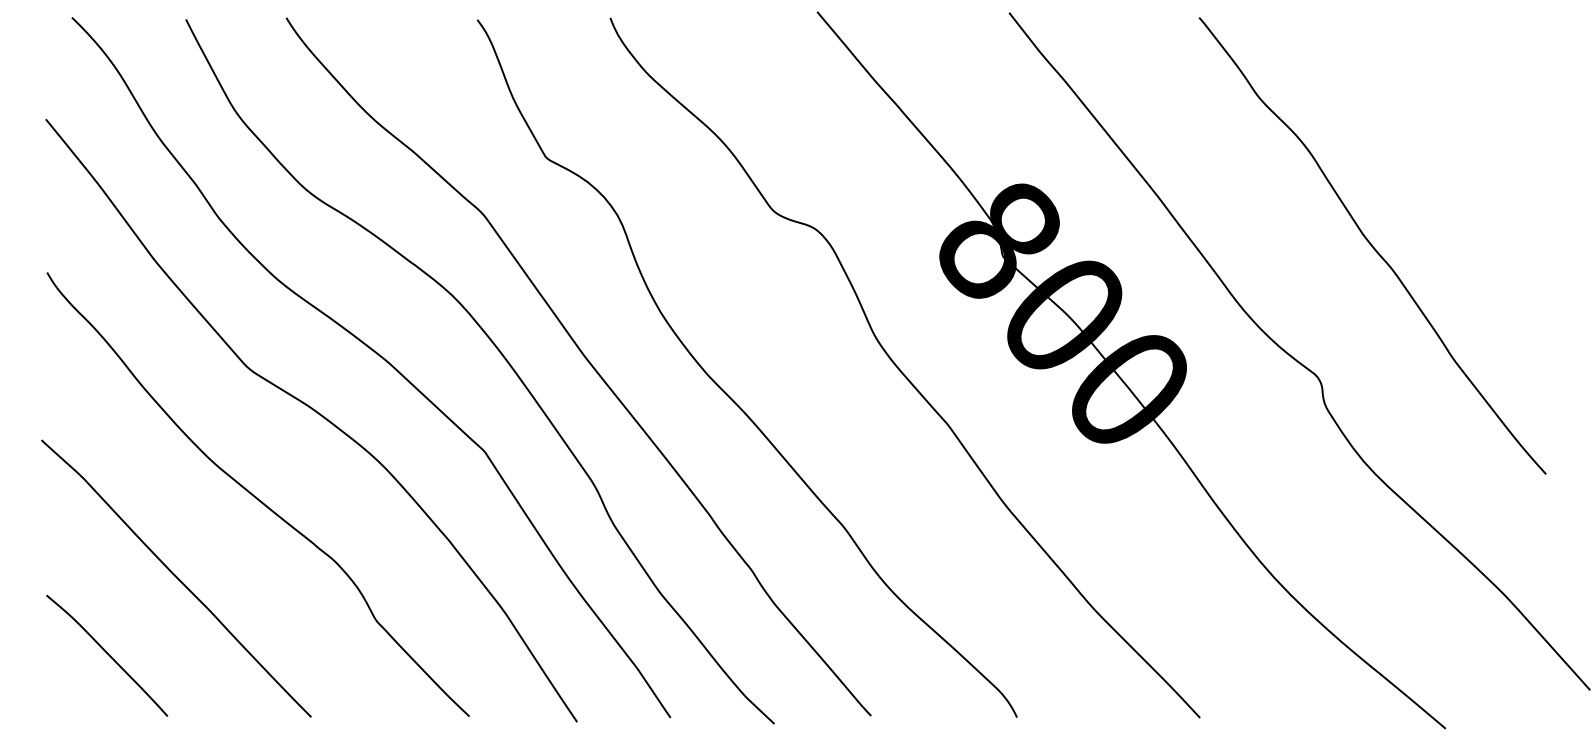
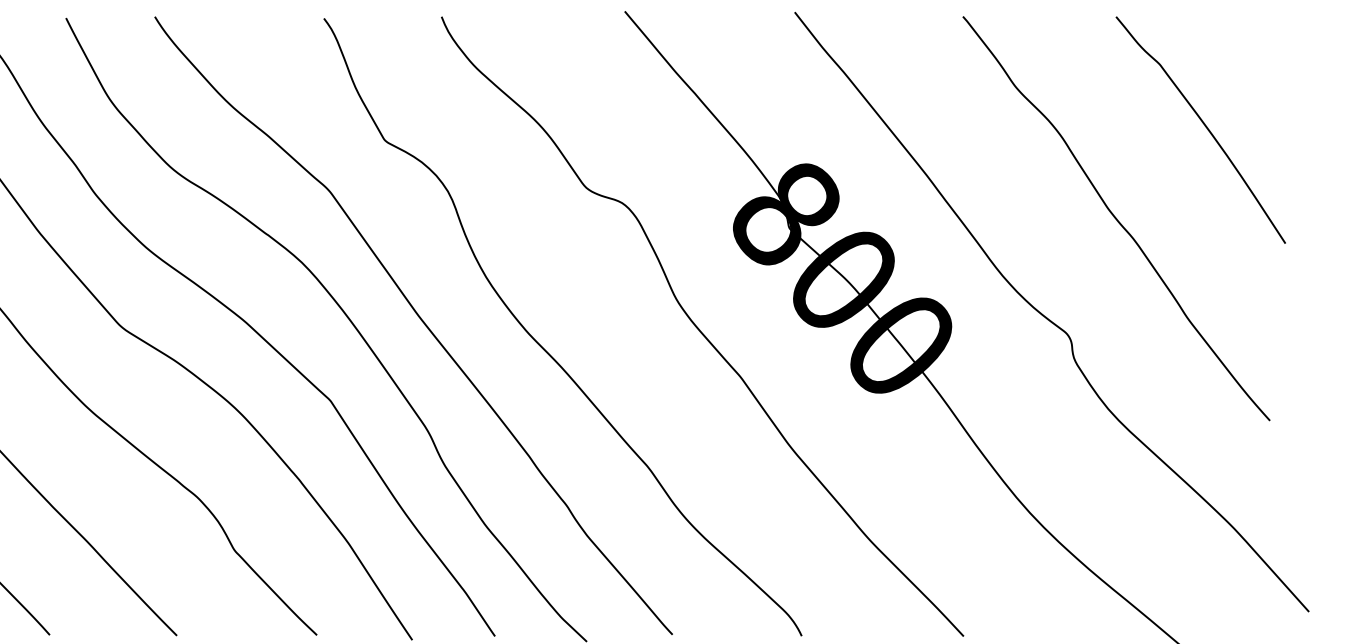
curve: (1473, 143) -> (1205, 127), added

